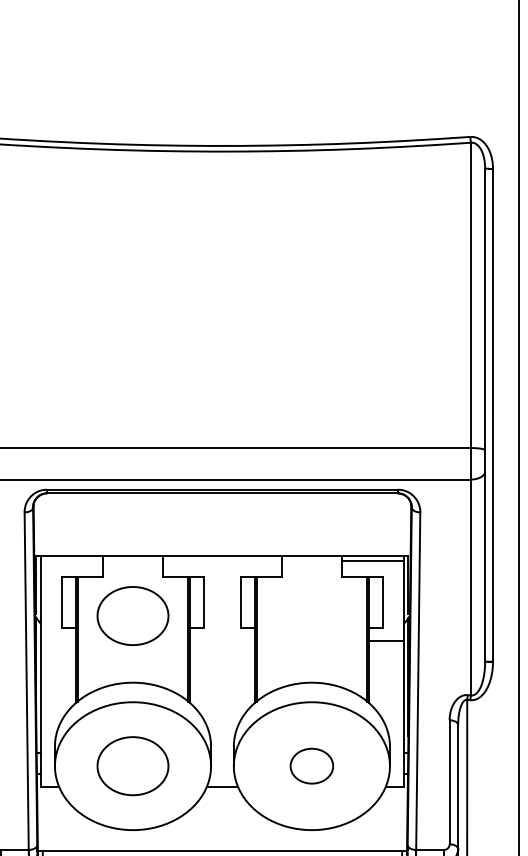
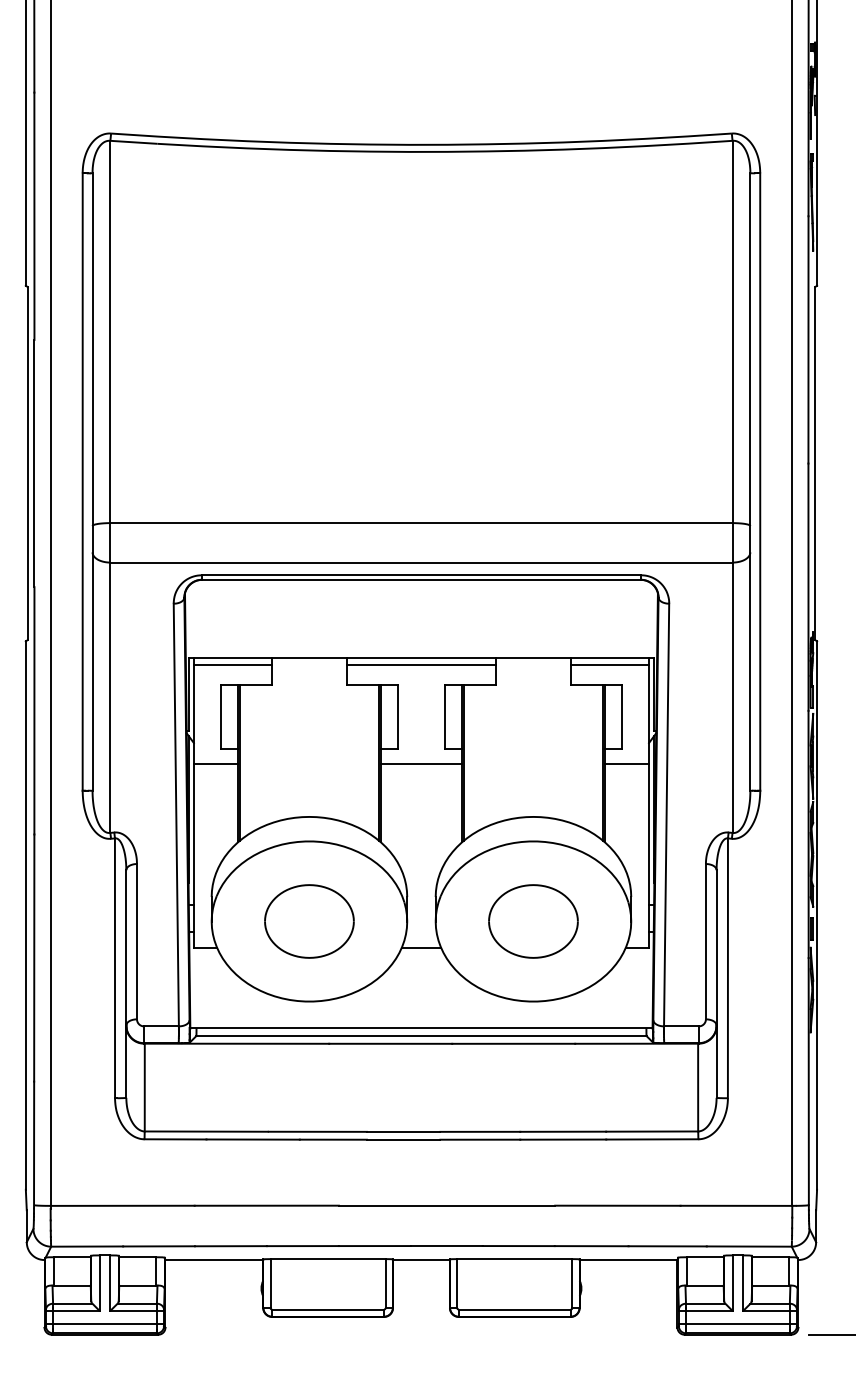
line: (71, 561) -> (232, 665), added
line: (222, 561) -> (421, 665), added
part: (133, 616) -> (309, 733), removed
line: (57, 640) -> (215, 764), added
line: (222, 640) -> (421, 764), added
part: (311, 766) -> (533, 921), size x1.67

